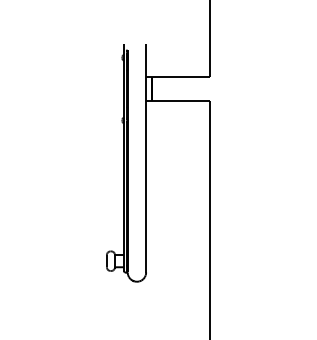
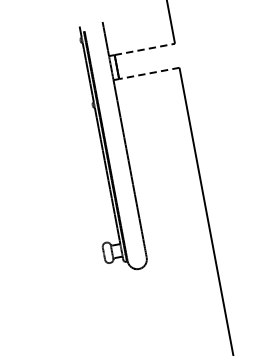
line: (181, 77) -> (145, 49), solid -> dashed
line: (180, 100) -> (148, 73), solid -> dashed

